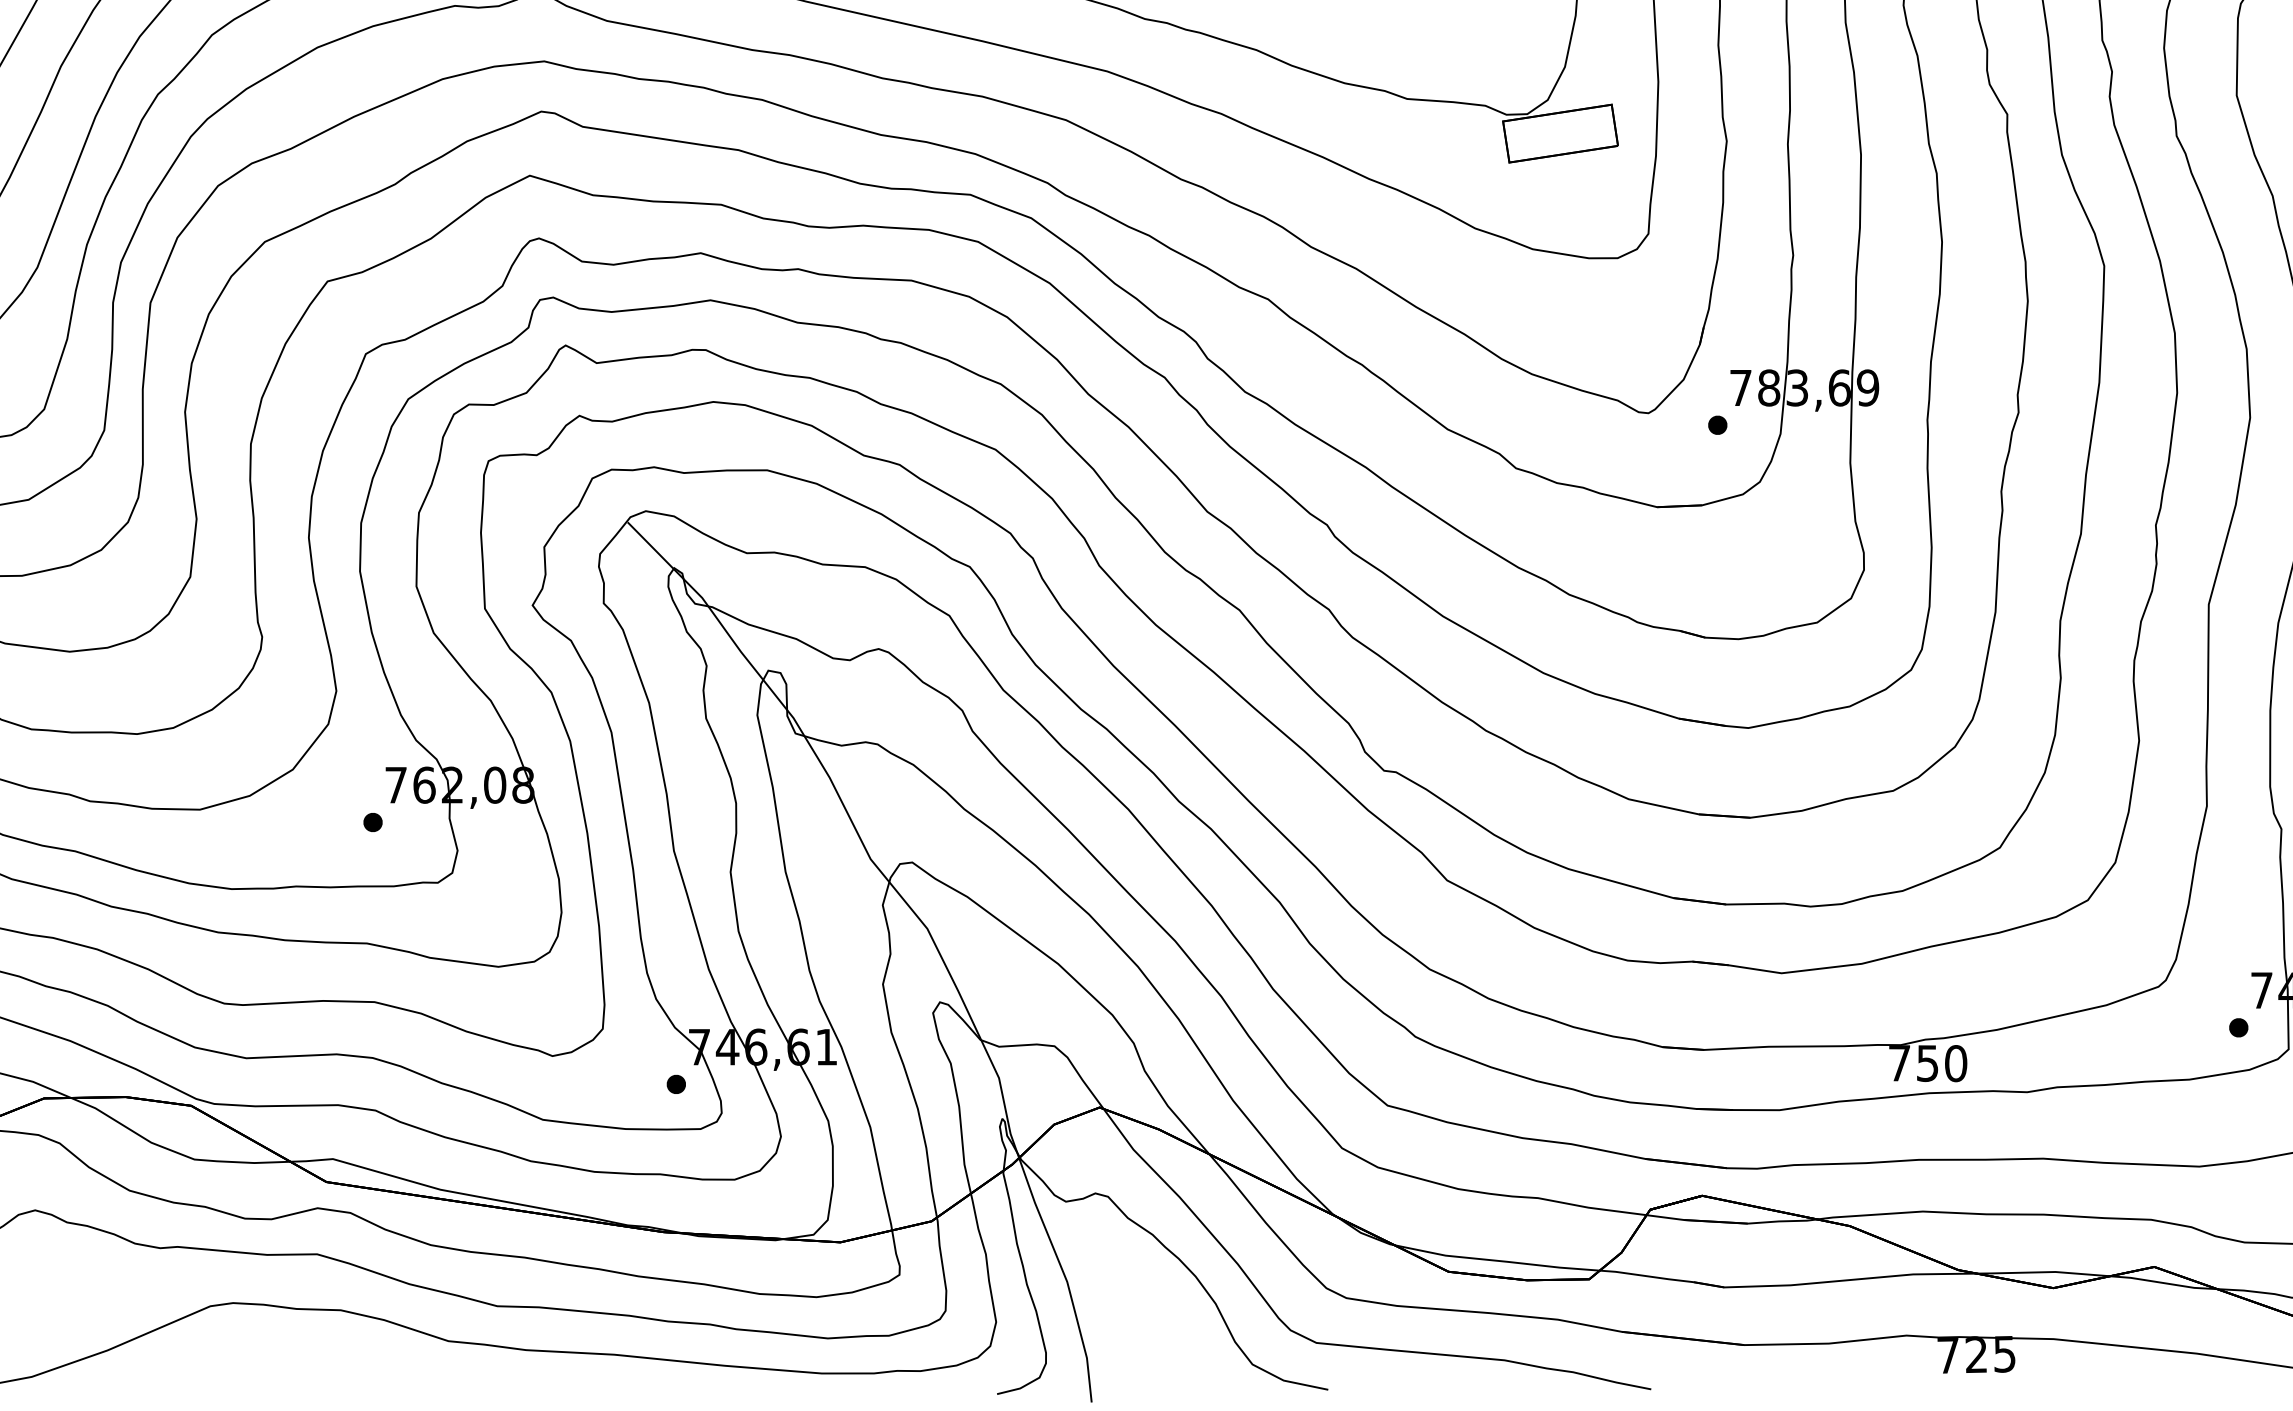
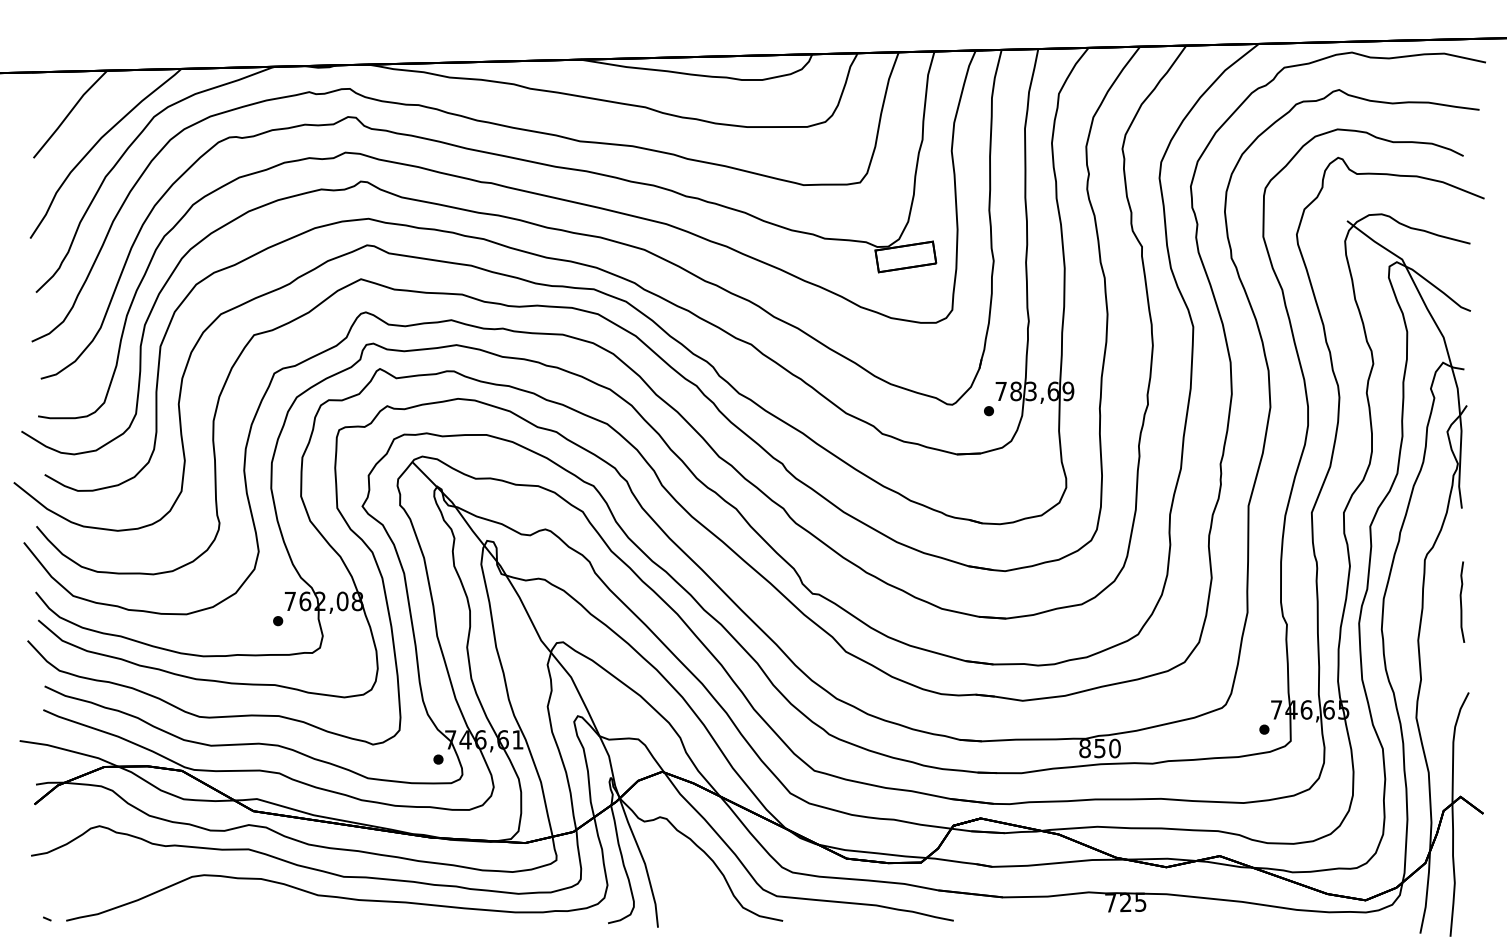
text: (1898, 1063) -> (1084, 748), 750 -> 850

